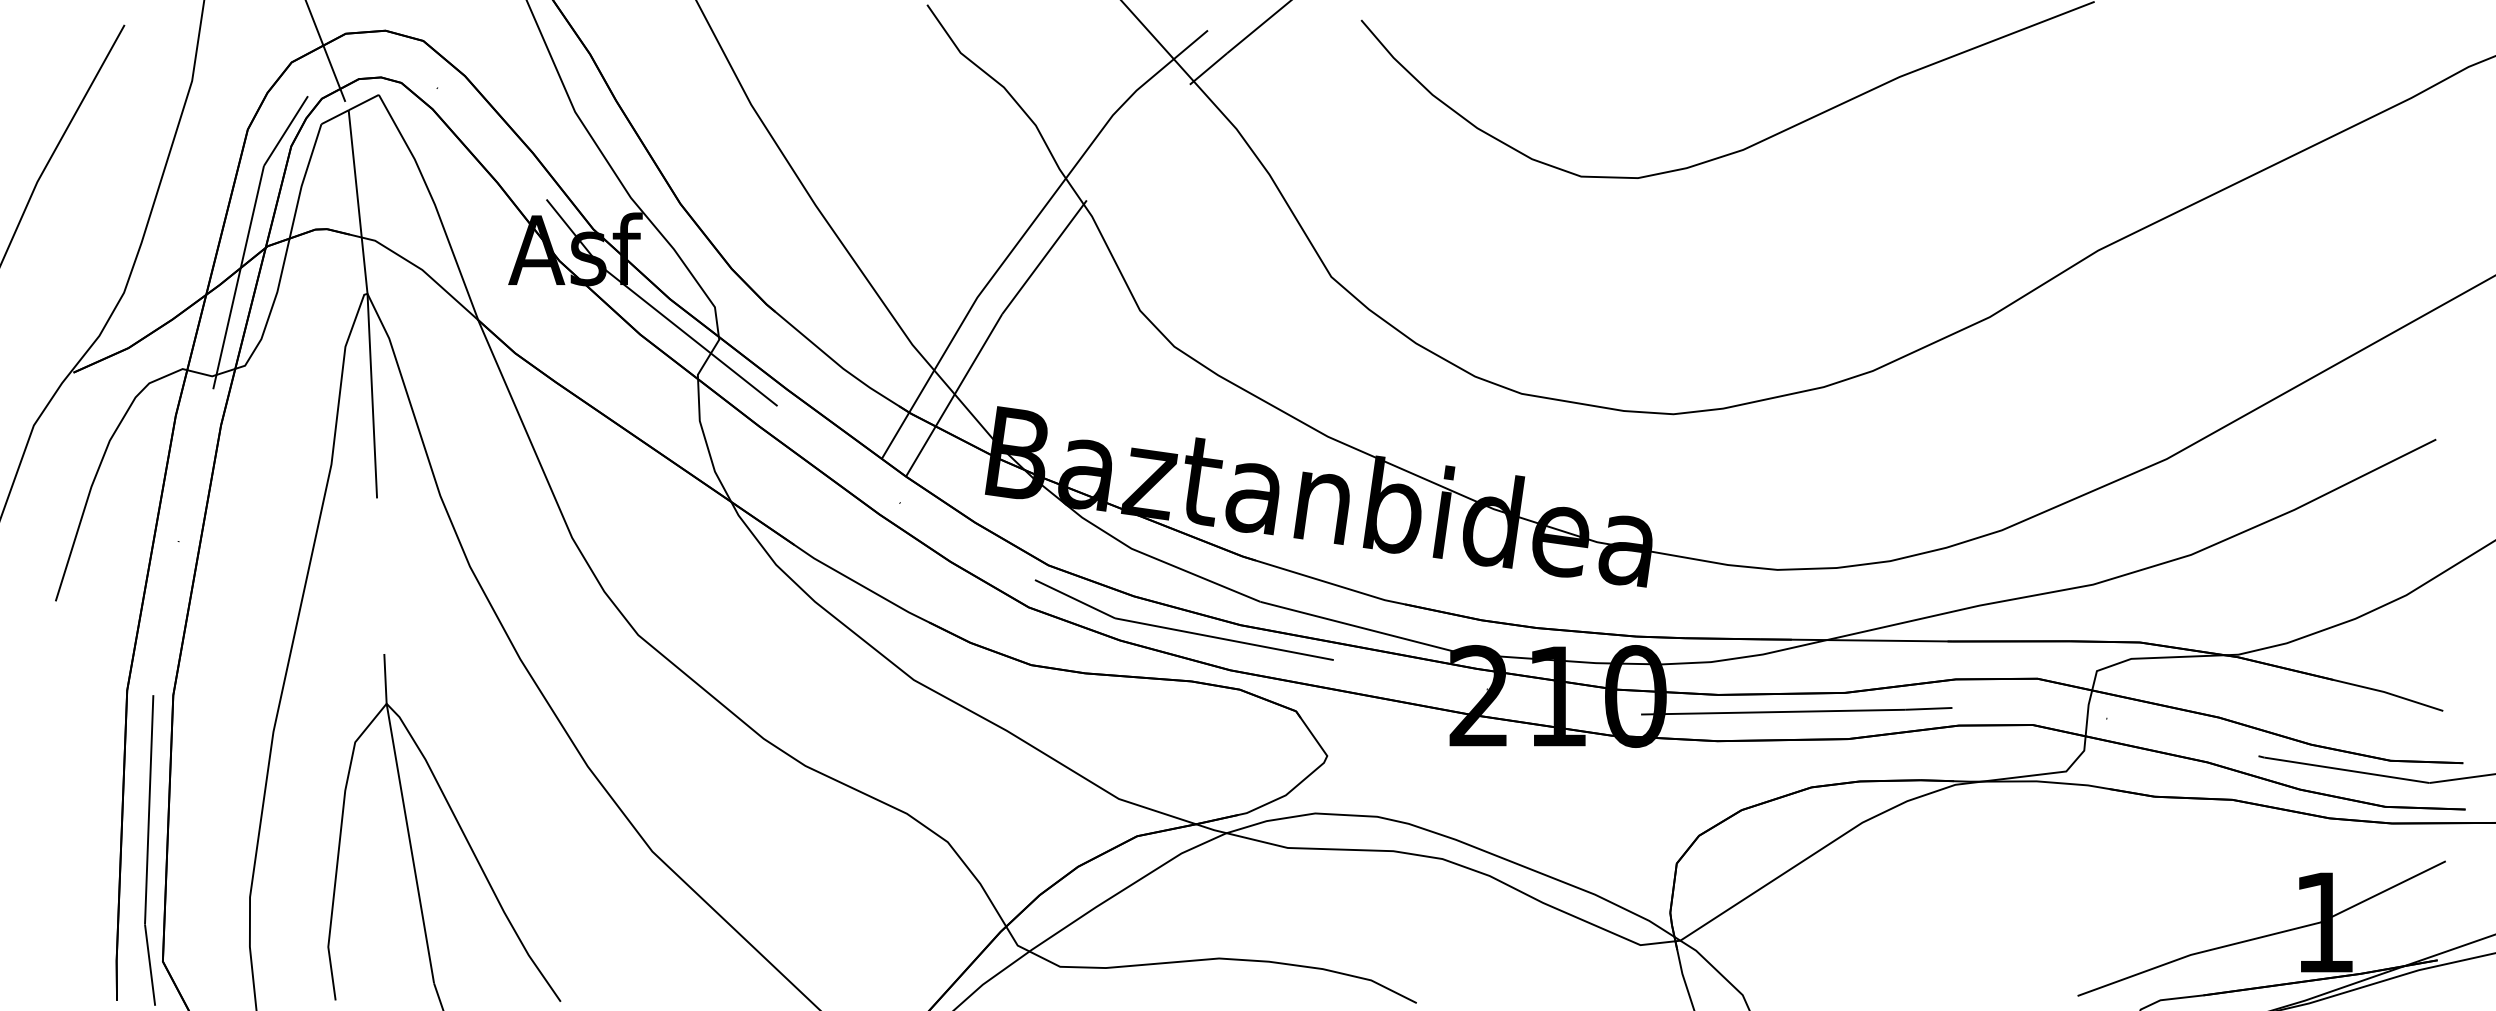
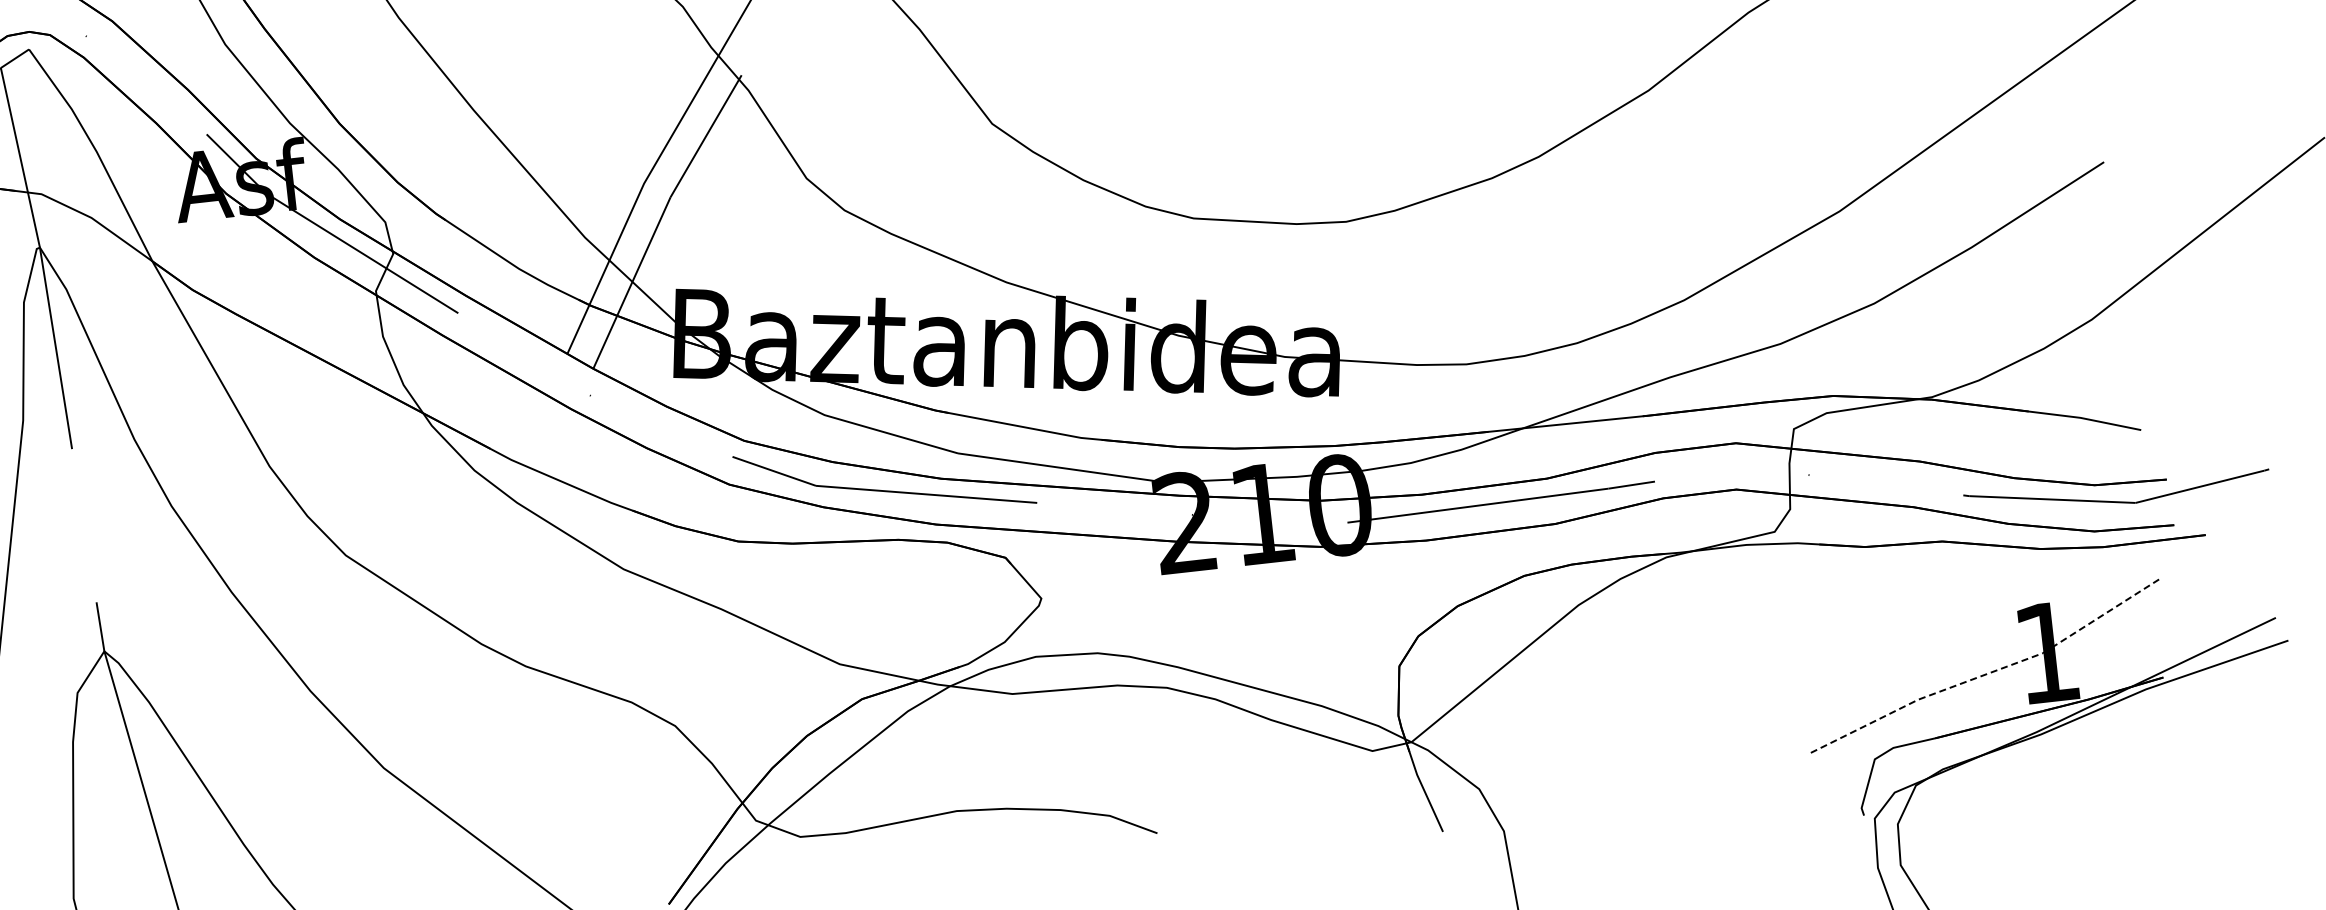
line: (2265, 936) -> (1990, 673), solid -> dashed

